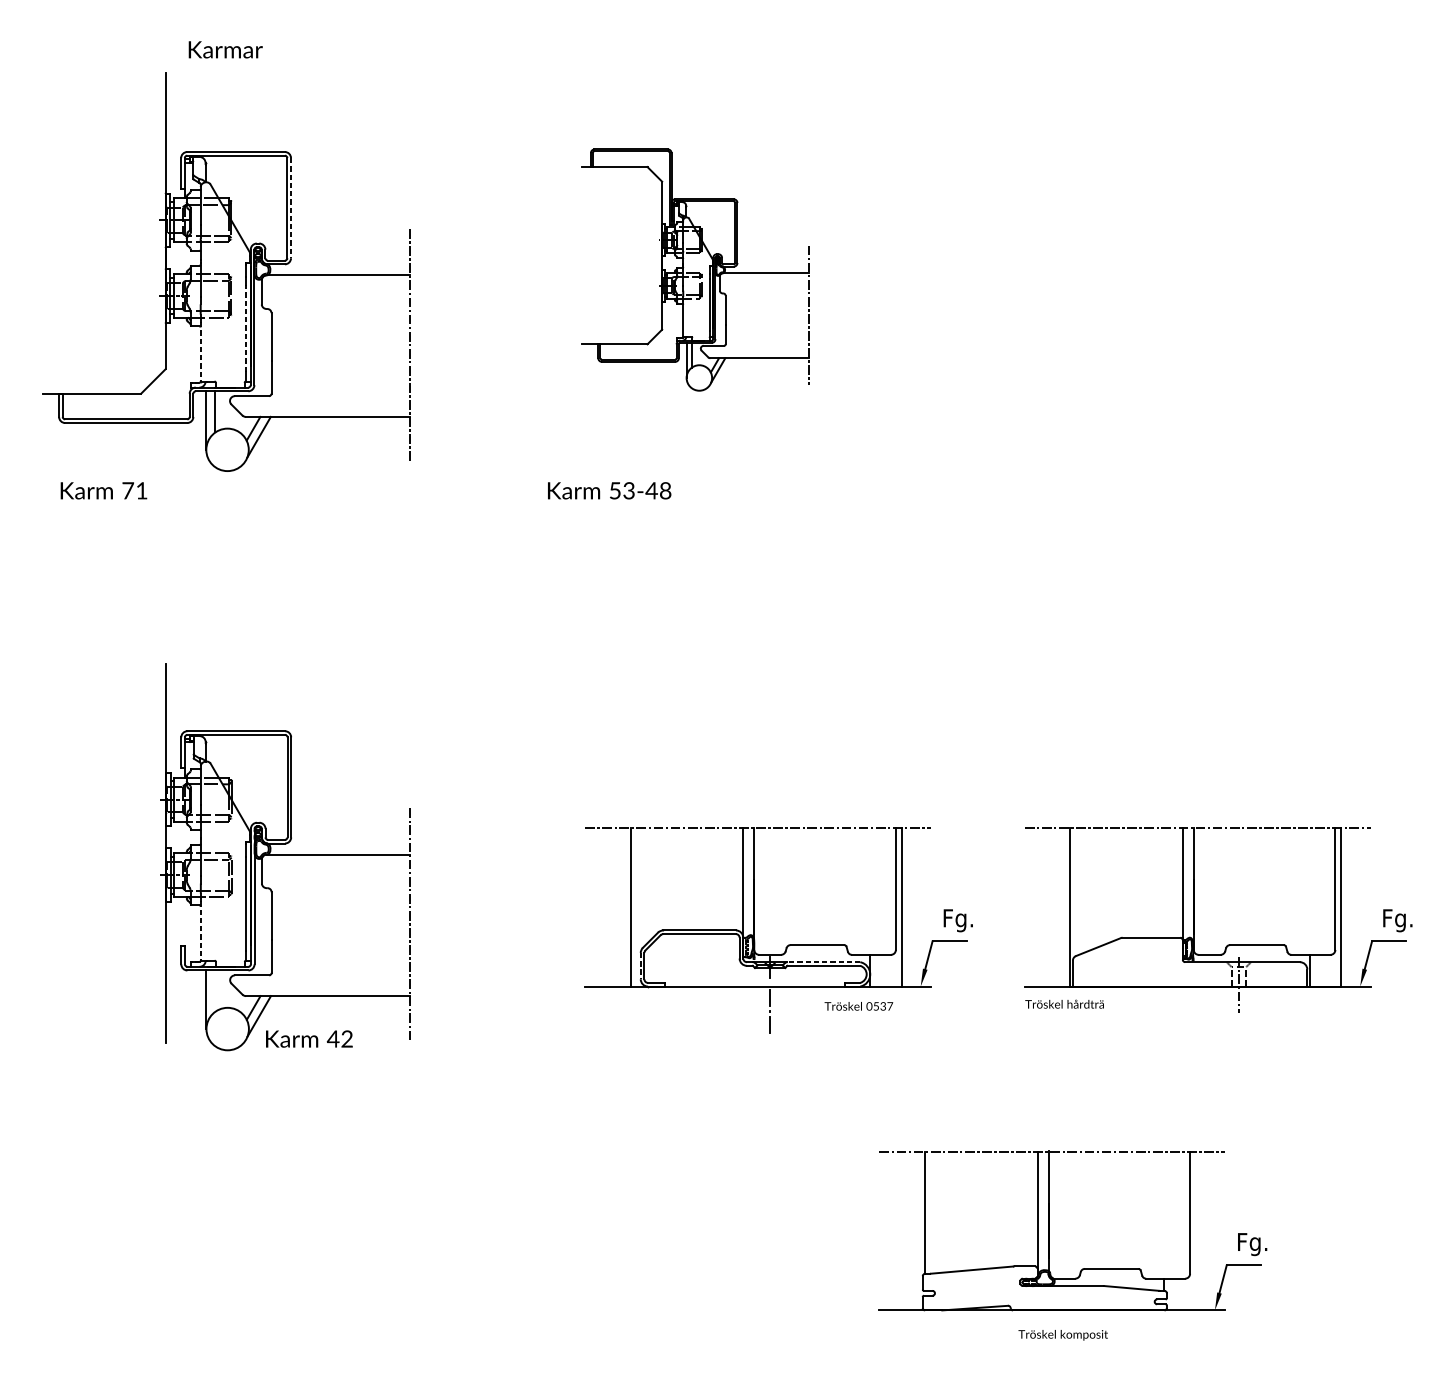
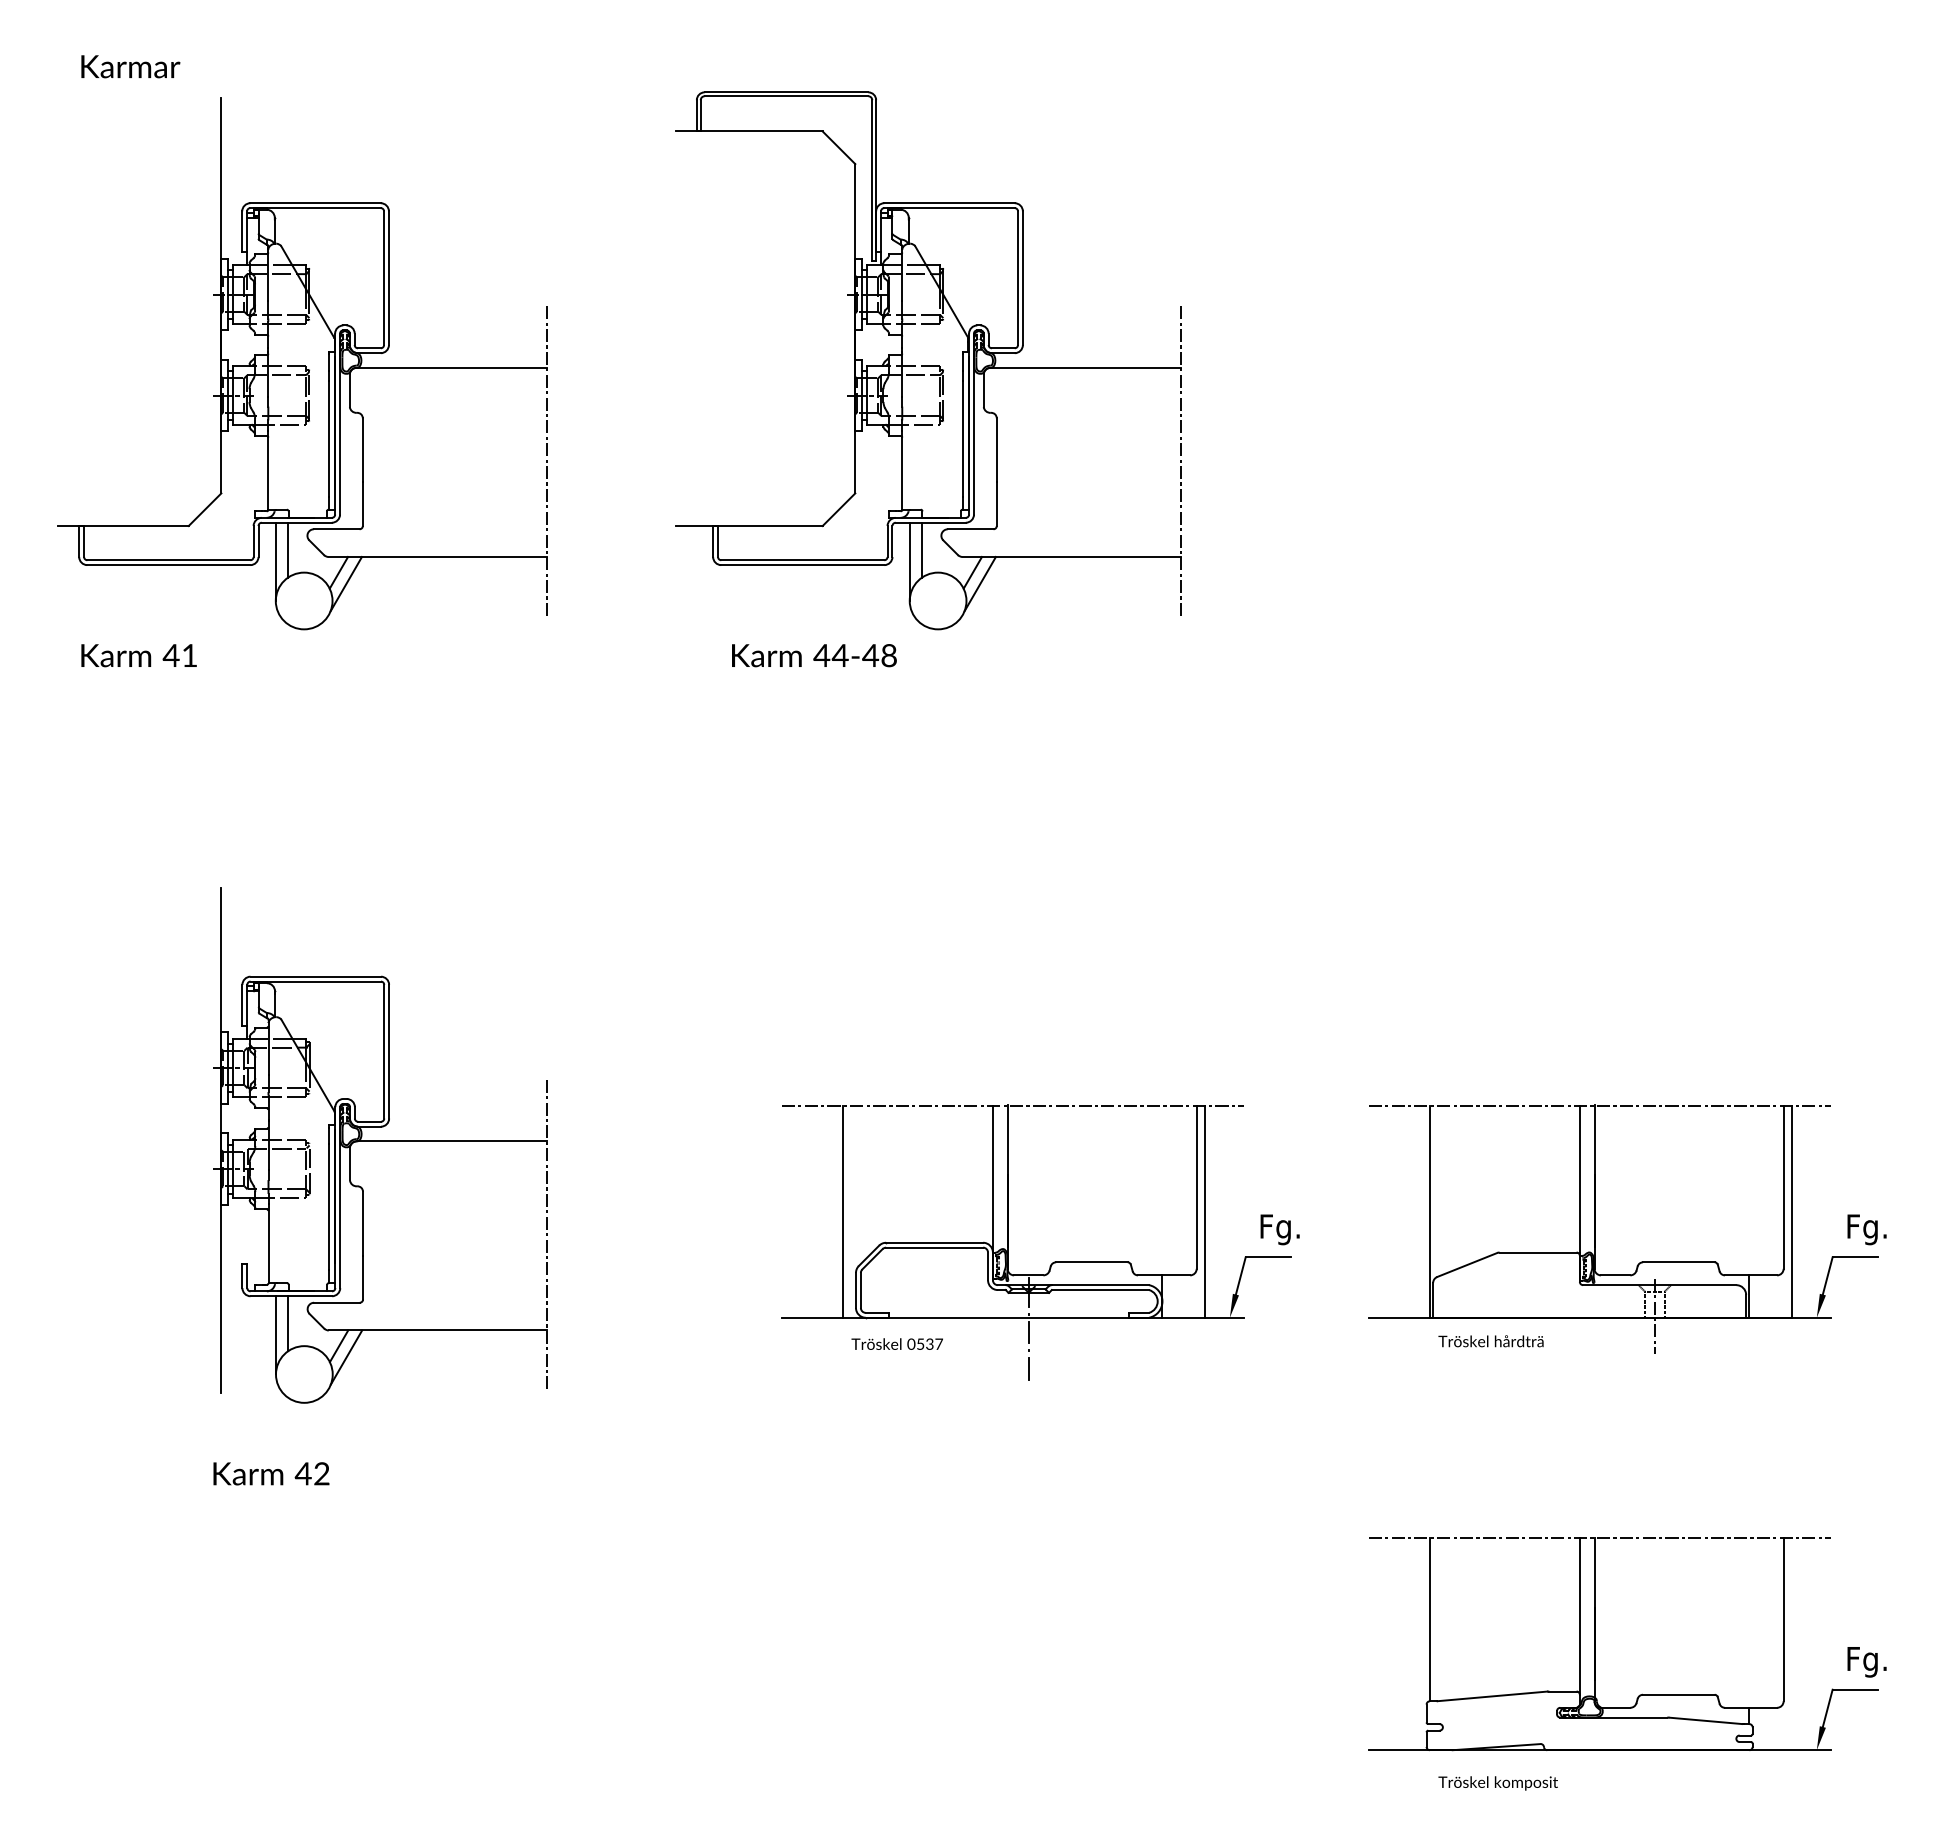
text: (225, 49) -> (130, 66), moved
line: (290, 208) -> (388, 278), dashed -> solid
part: (695, 269) -> (928, 360), size x1.67
line: (245, 328) -> (328, 438), dashed -> solid
line: (200, 352) -> (268, 470), dashed -> solid
text: (127, 490) -> (170, 655), 71 -> 41
text: (621, 490) -> (830, 655), 53-48 -> 44-48
line: (200, 930) -> (268, 1243), dashed -> solid
line: (823, 962) -> (1100, 1285), dashed -> solid
line: (640, 966) -> (855, 1290), dashed -> solid
line: (215, 990) -> (288, 1323), added
text: (1064, 1004) -> (1490, 1341), moved
text: (858, 1005) -> (896, 1343), moved
text: (309, 1038) -> (271, 1473), moved
part: (1049, 1231) -> (1595, 1644), moved
text: (1062, 1335) -> (1497, 1783), moved

